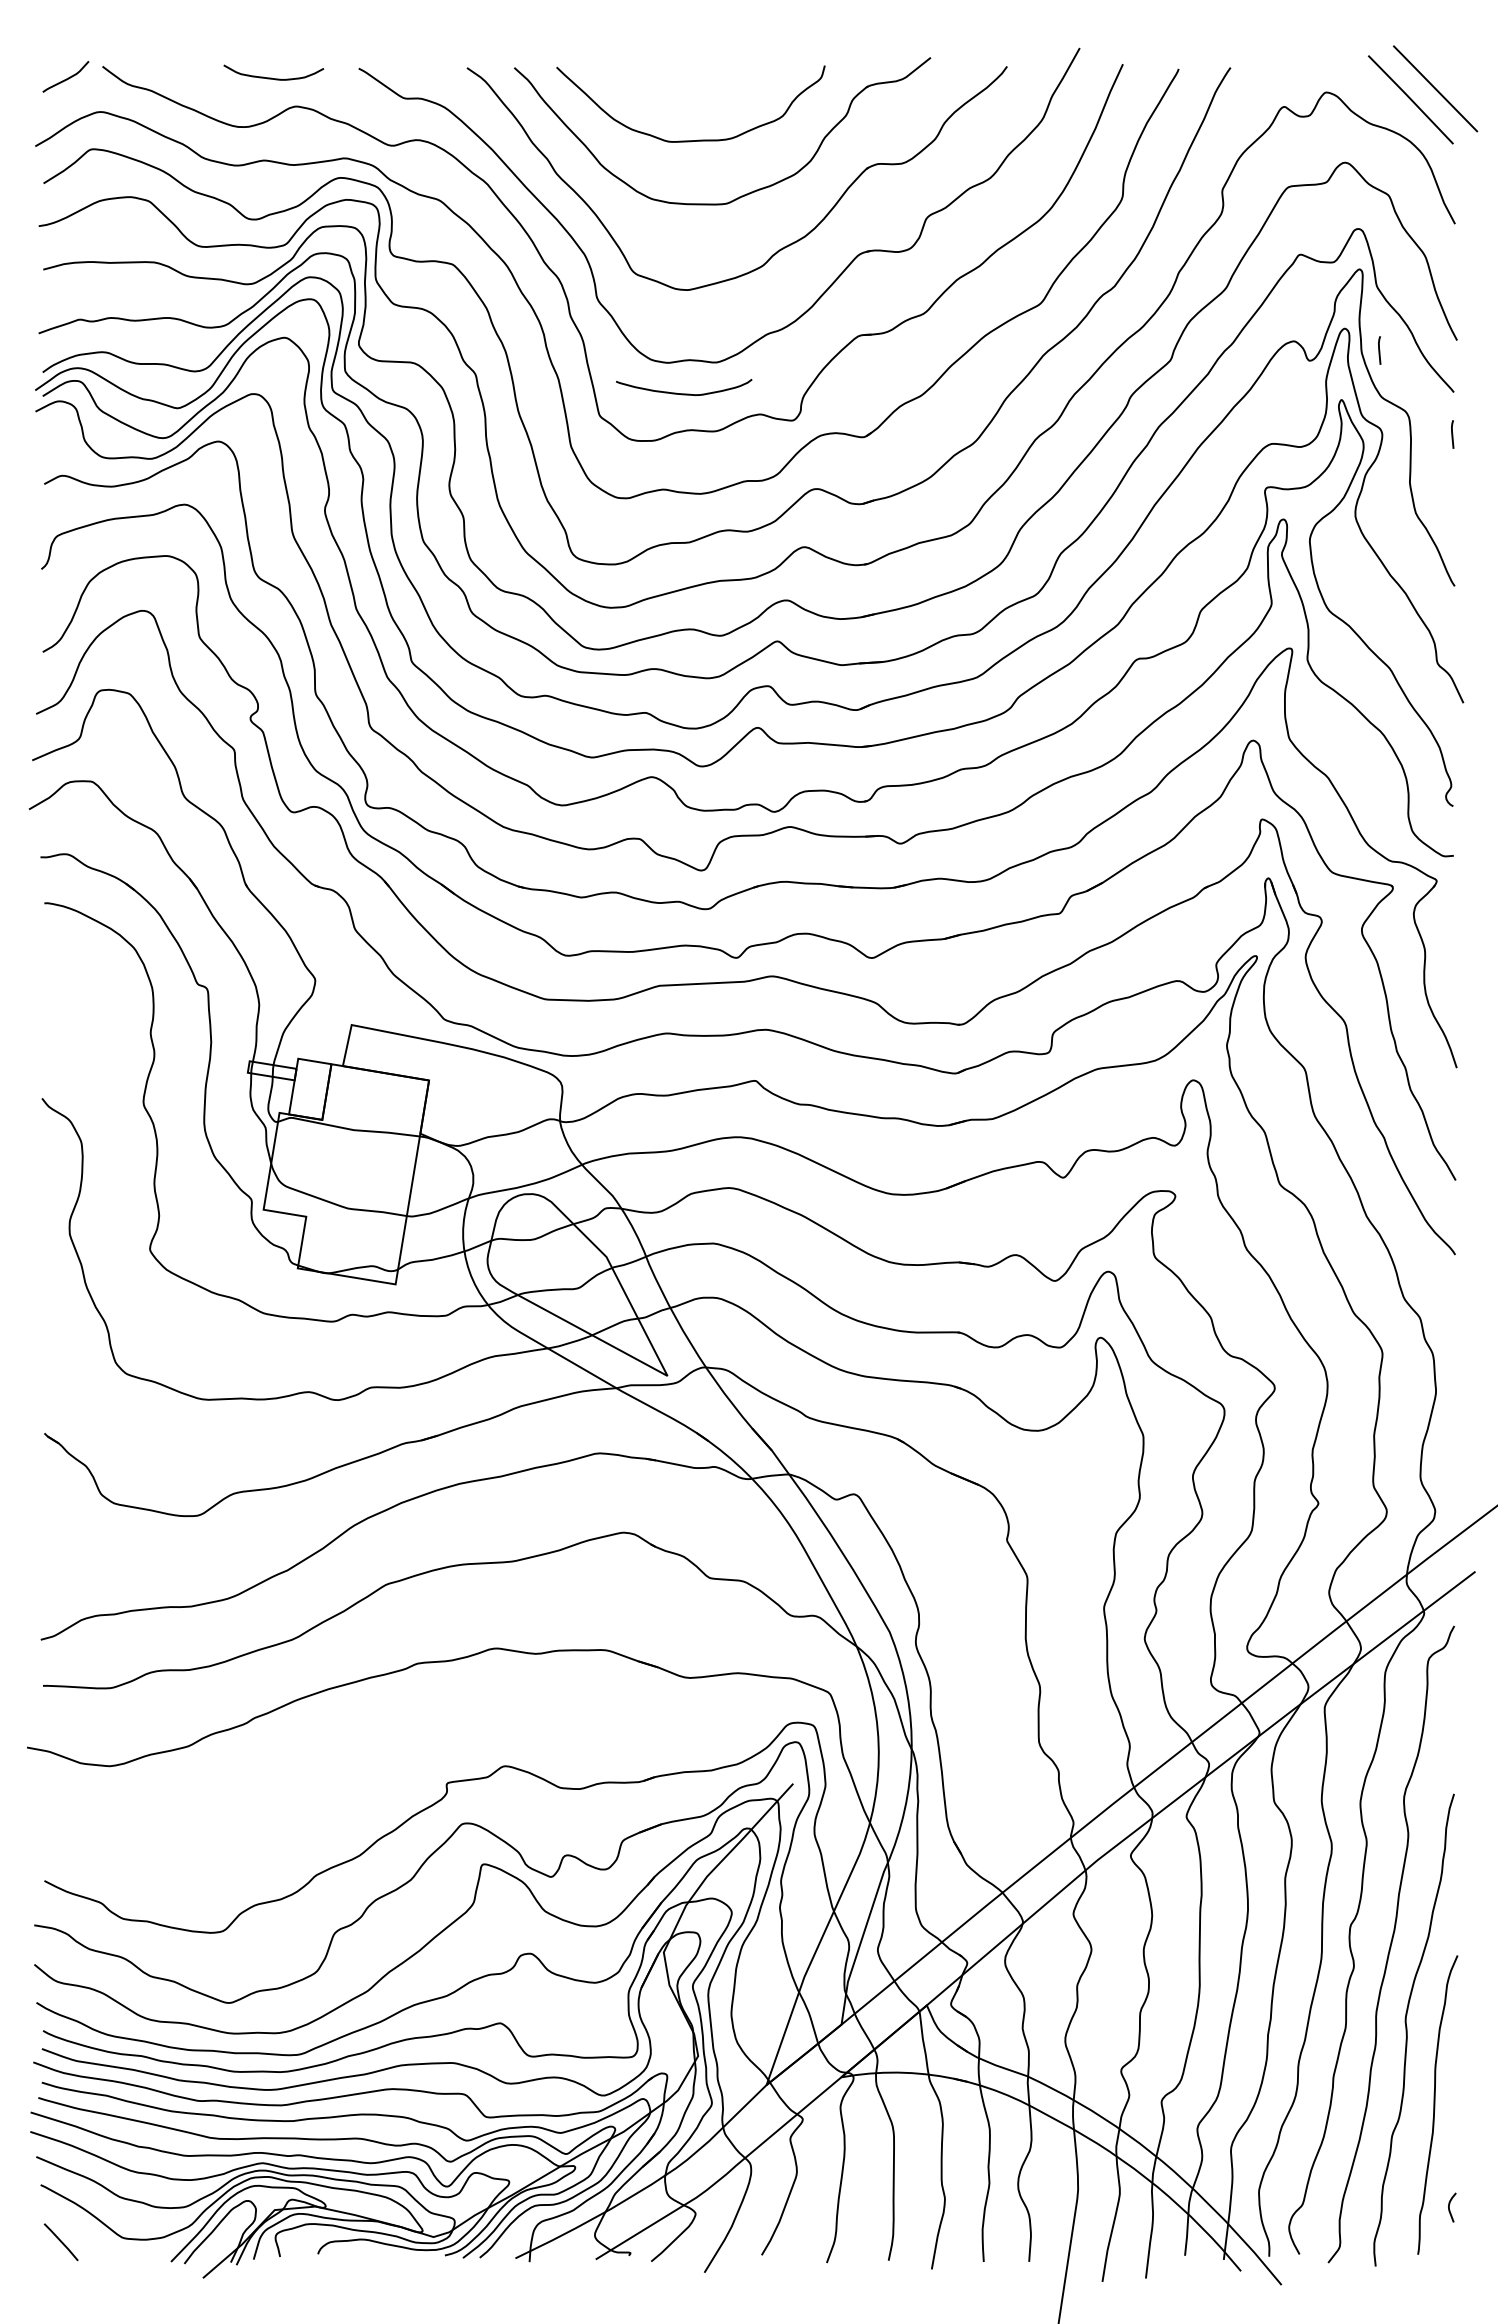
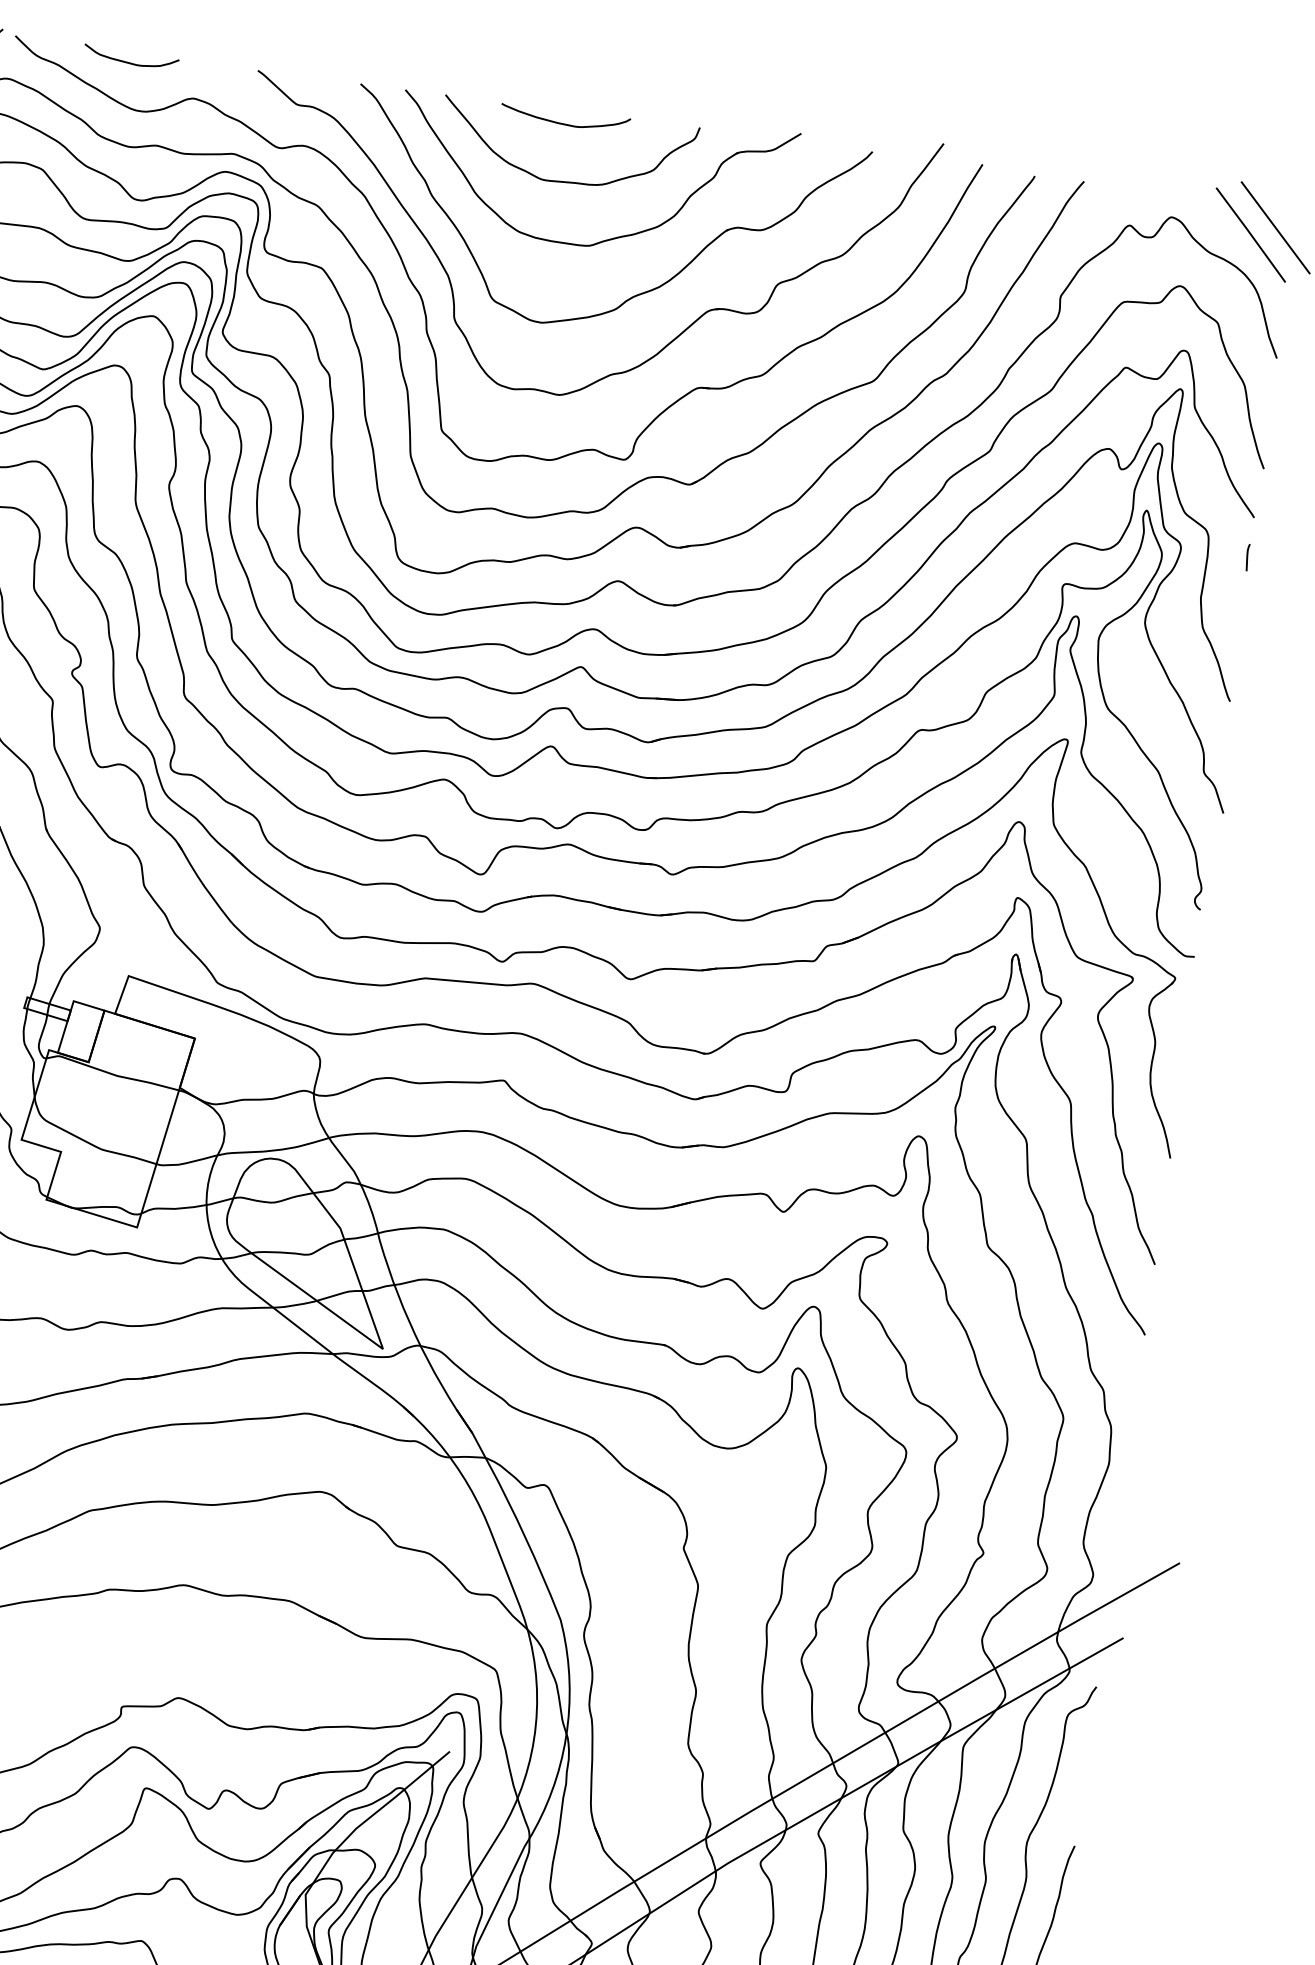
curve: (271, 77) -> (128, 61), moved
line: (1379, 350) -> (1189, 468), removed
curve: (684, 393) -> (565, 123), moved

